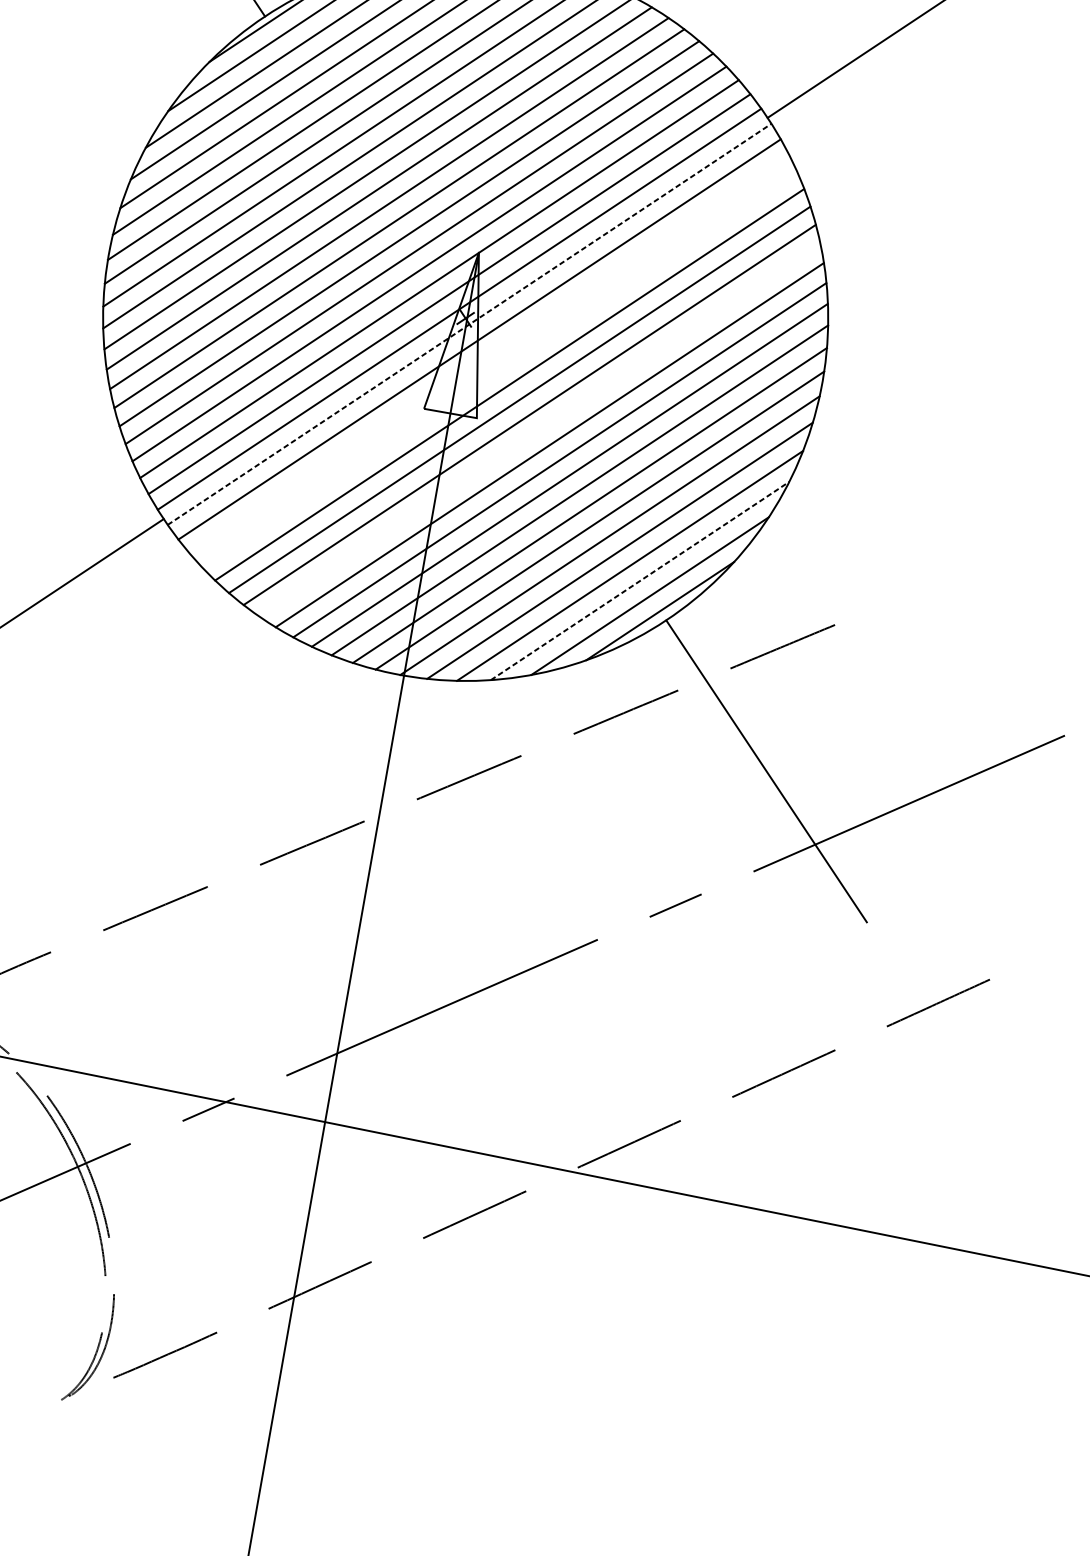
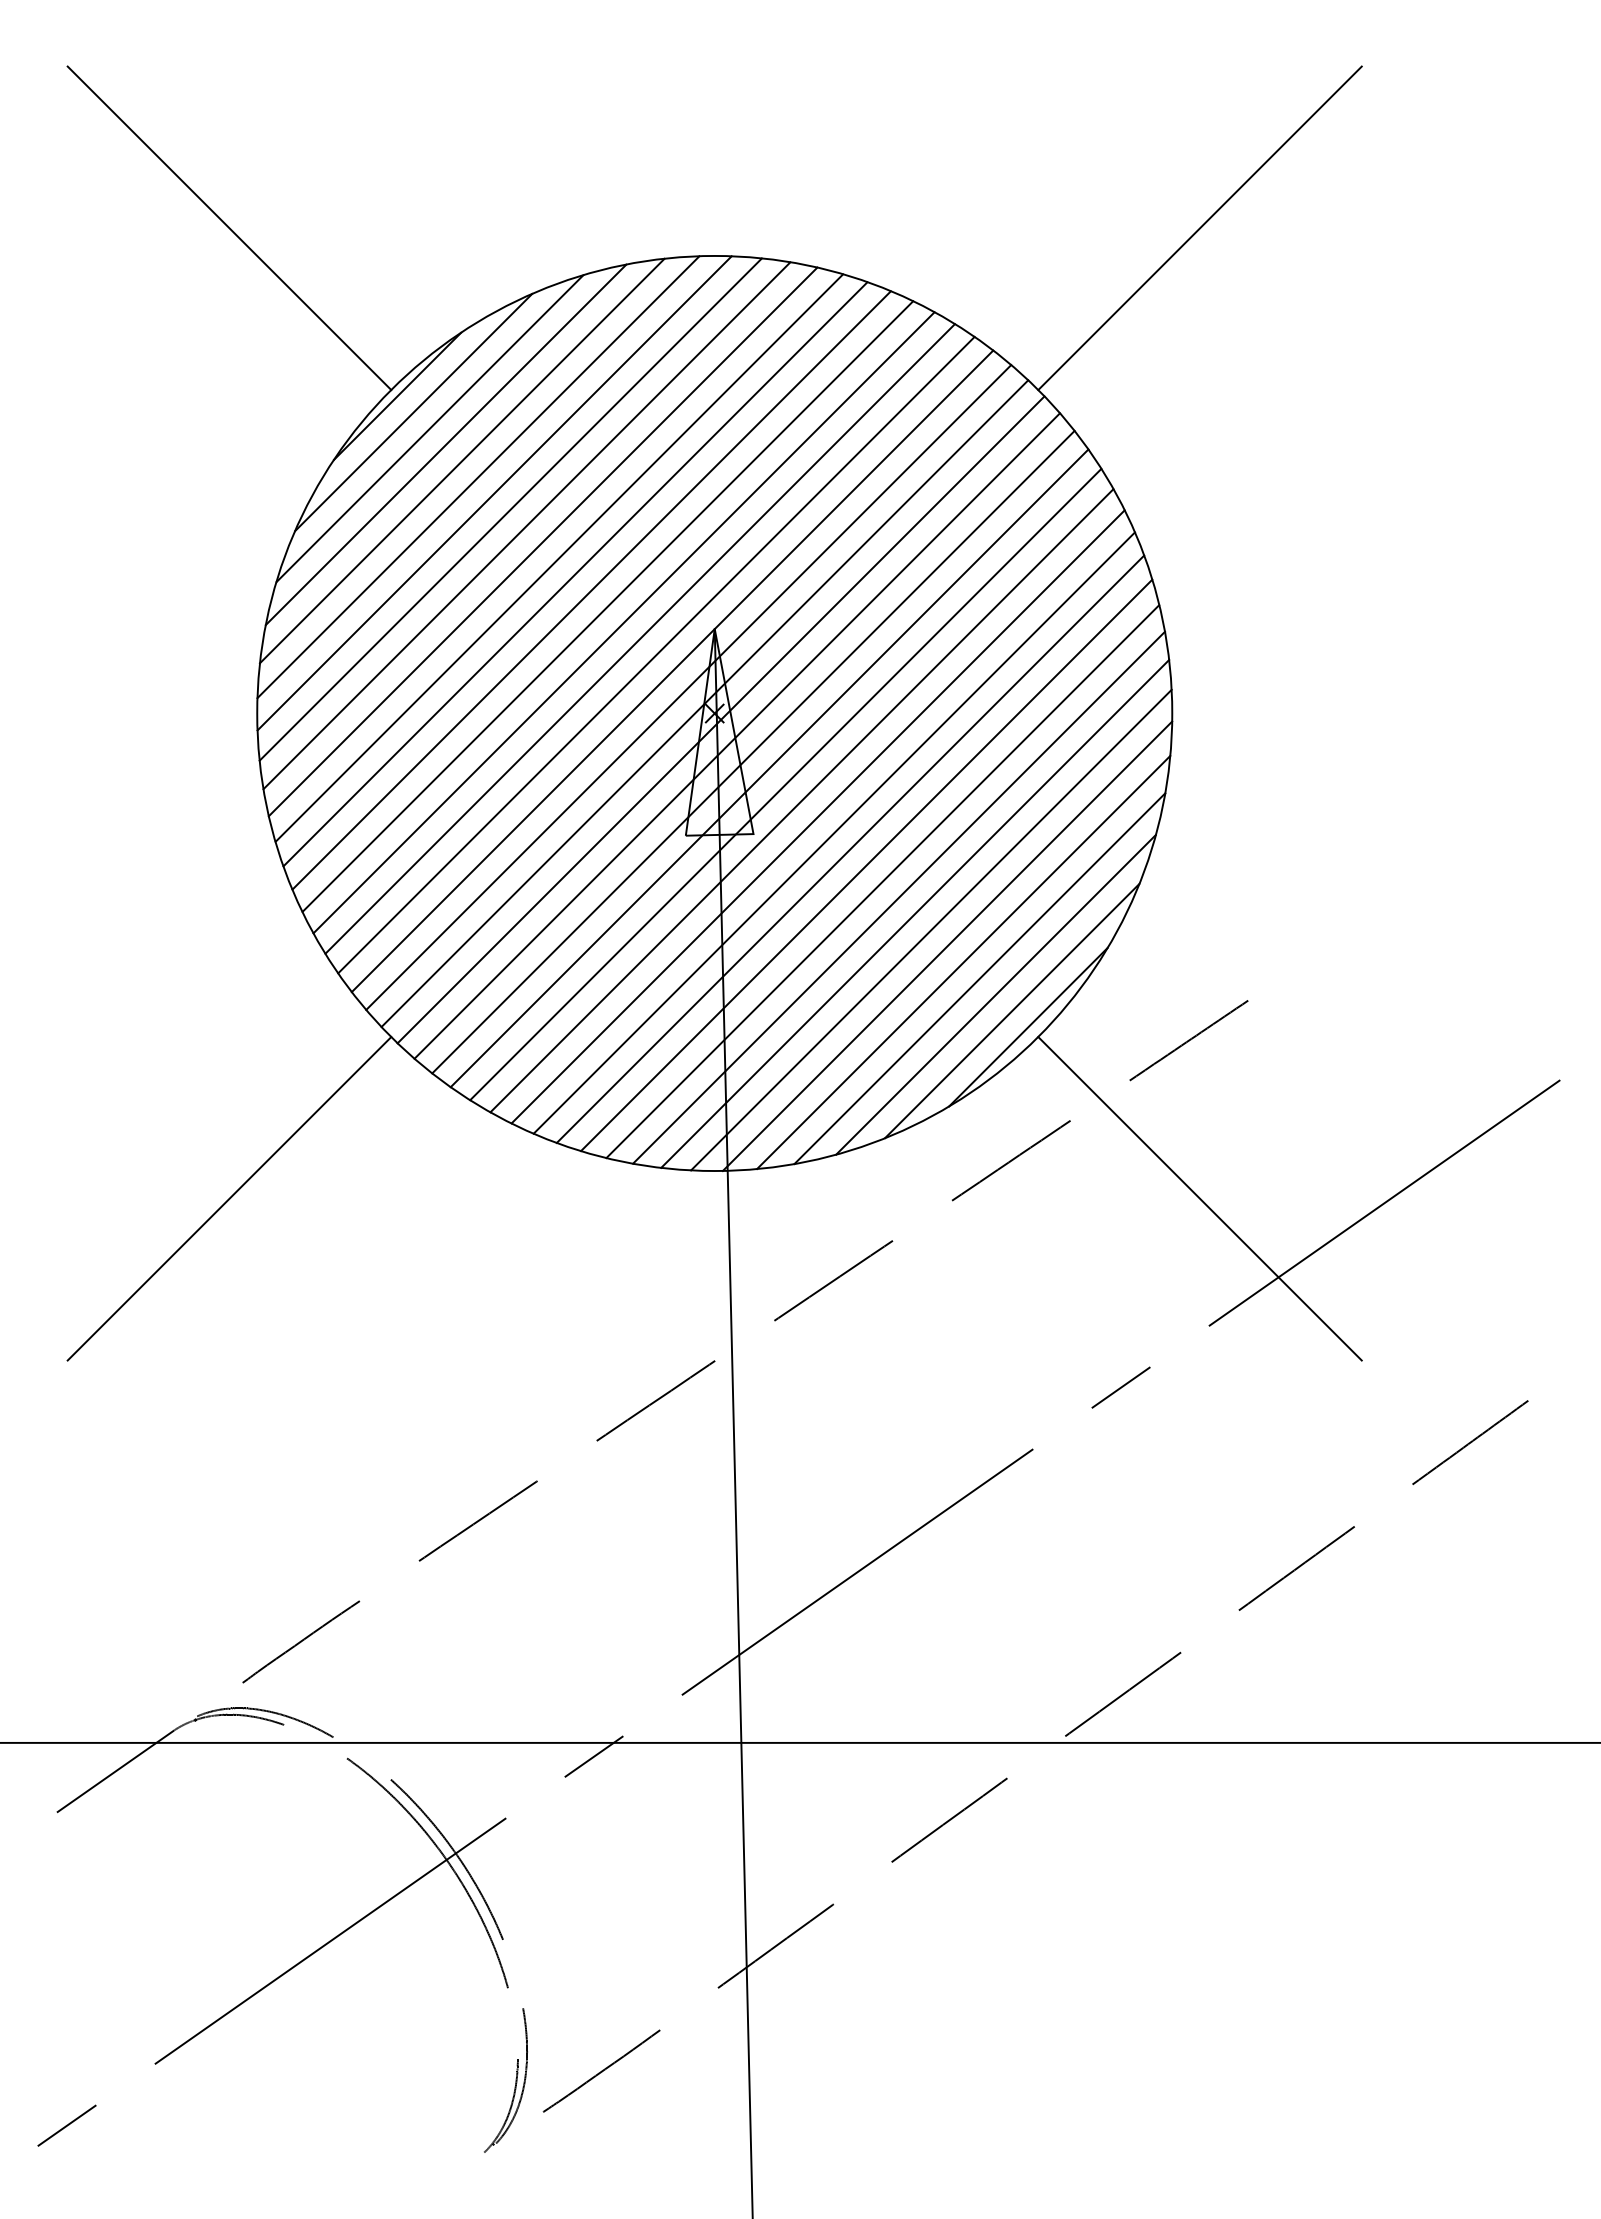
line: (469, 324) -> (721, 719), dashed -> solid
line: (489, 354) -> (753, 751), added
line: (499, 369) -> (769, 768), added
line: (539, 429) -> (833, 832), added
line: (640, 580) -> (996, 994), dashed -> solid

